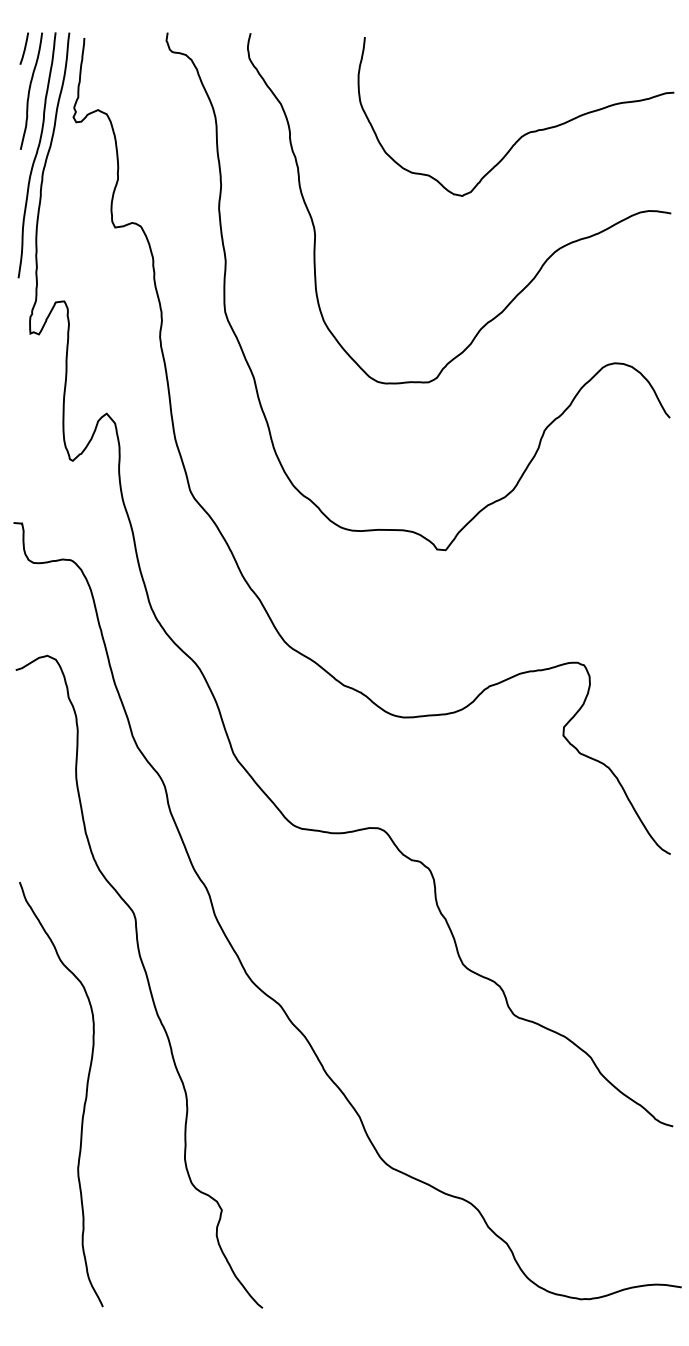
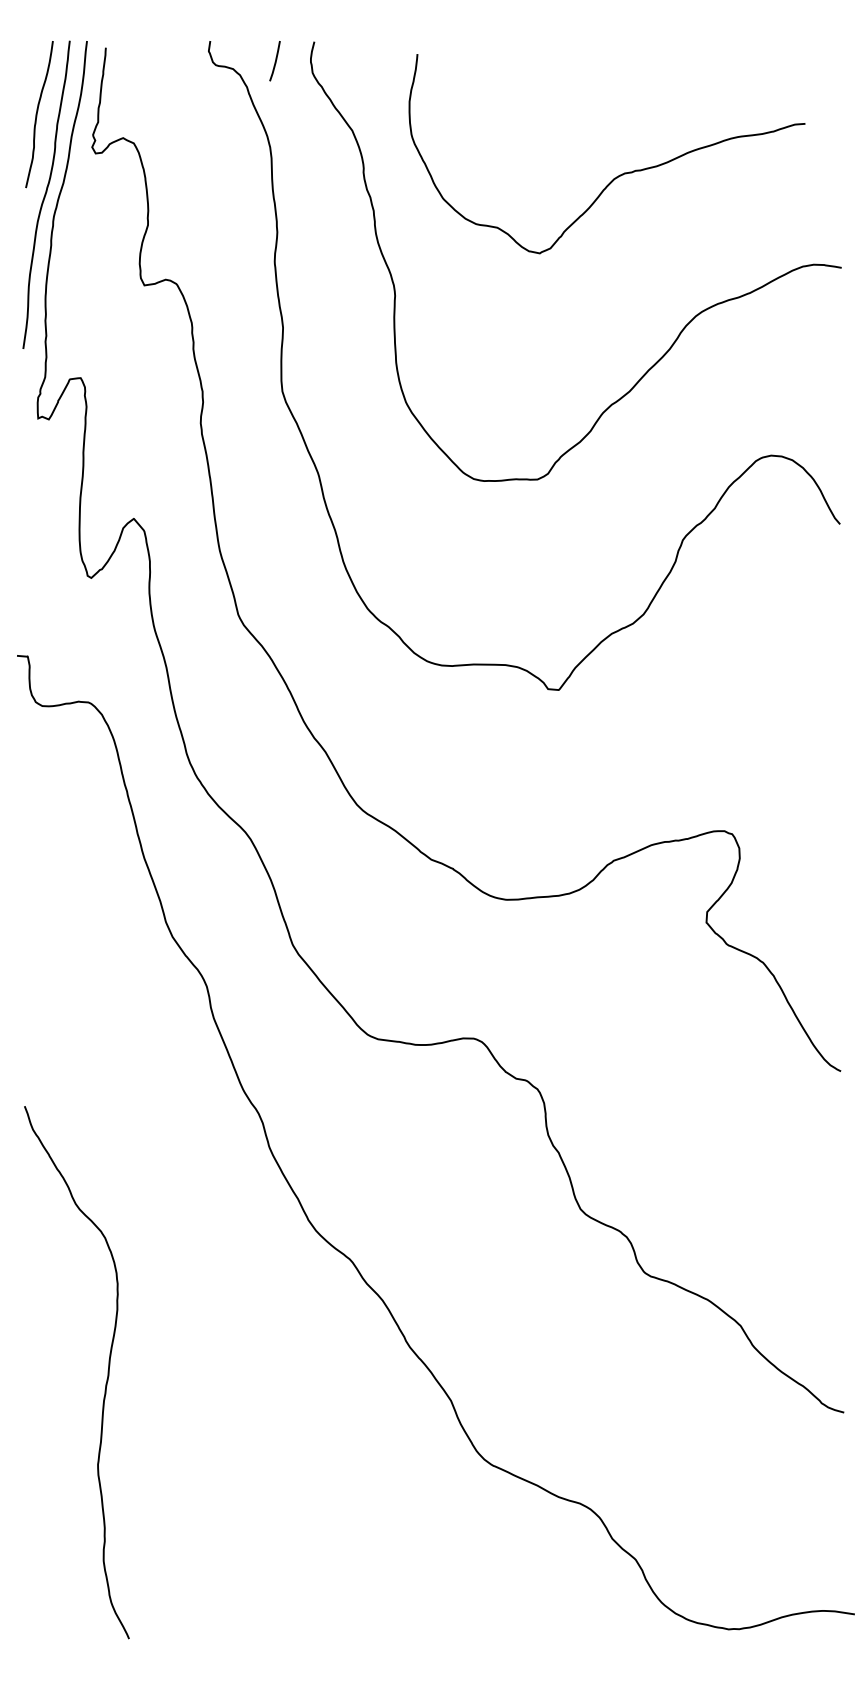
line: (24, 48) -> (275, 60), moved
curve: (523, 134) -> (616, 176), moved
curve: (146, 979) -> (183, 1228), removed

